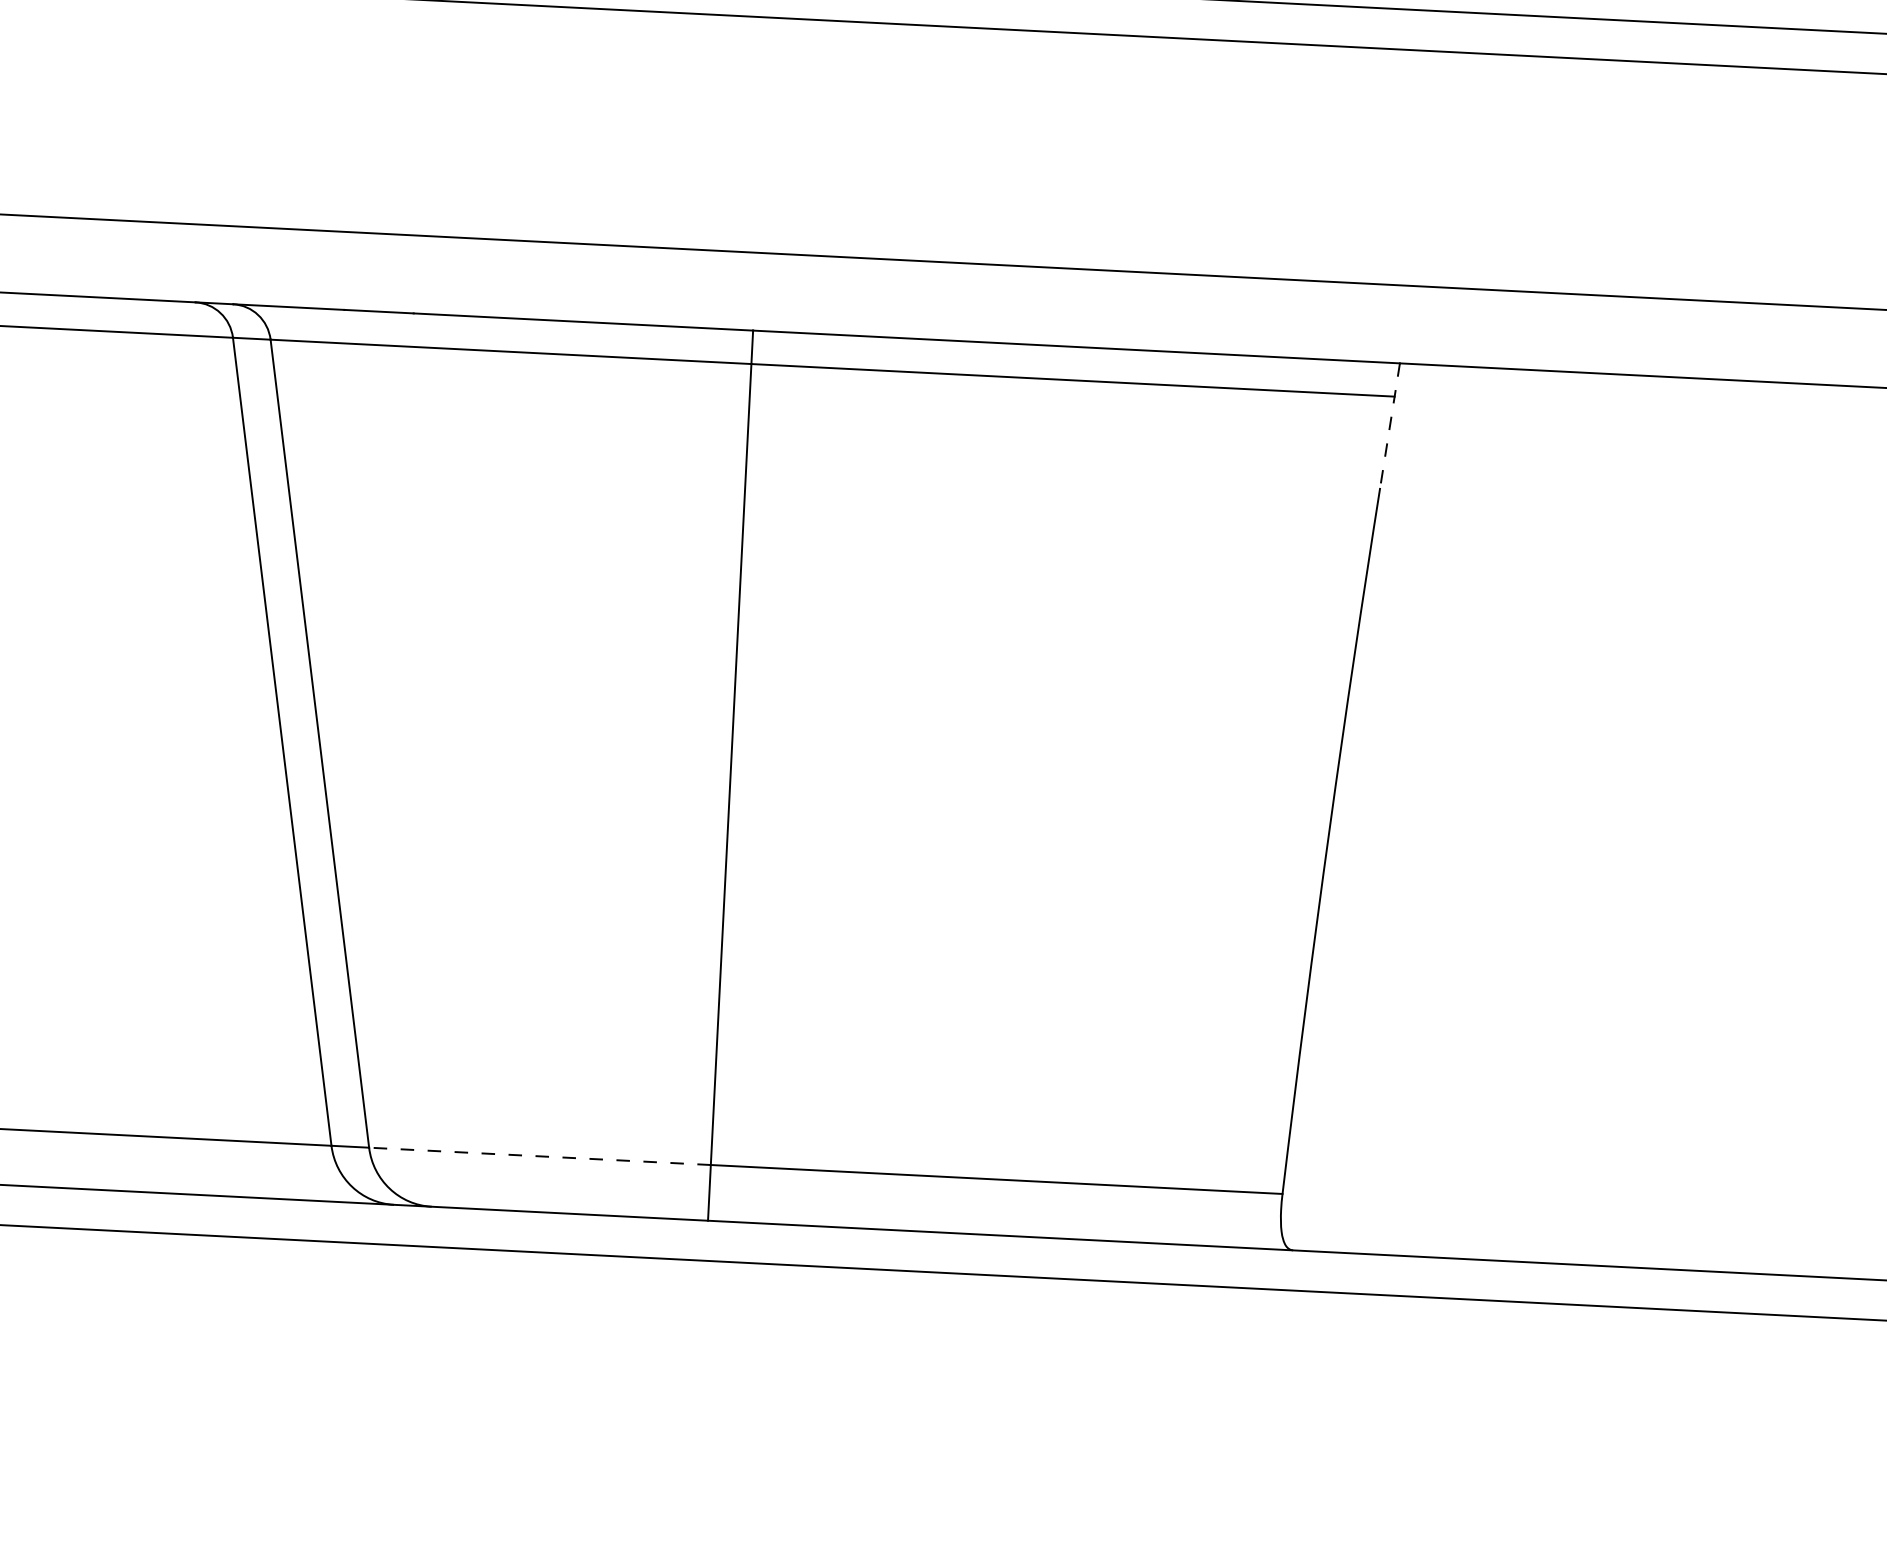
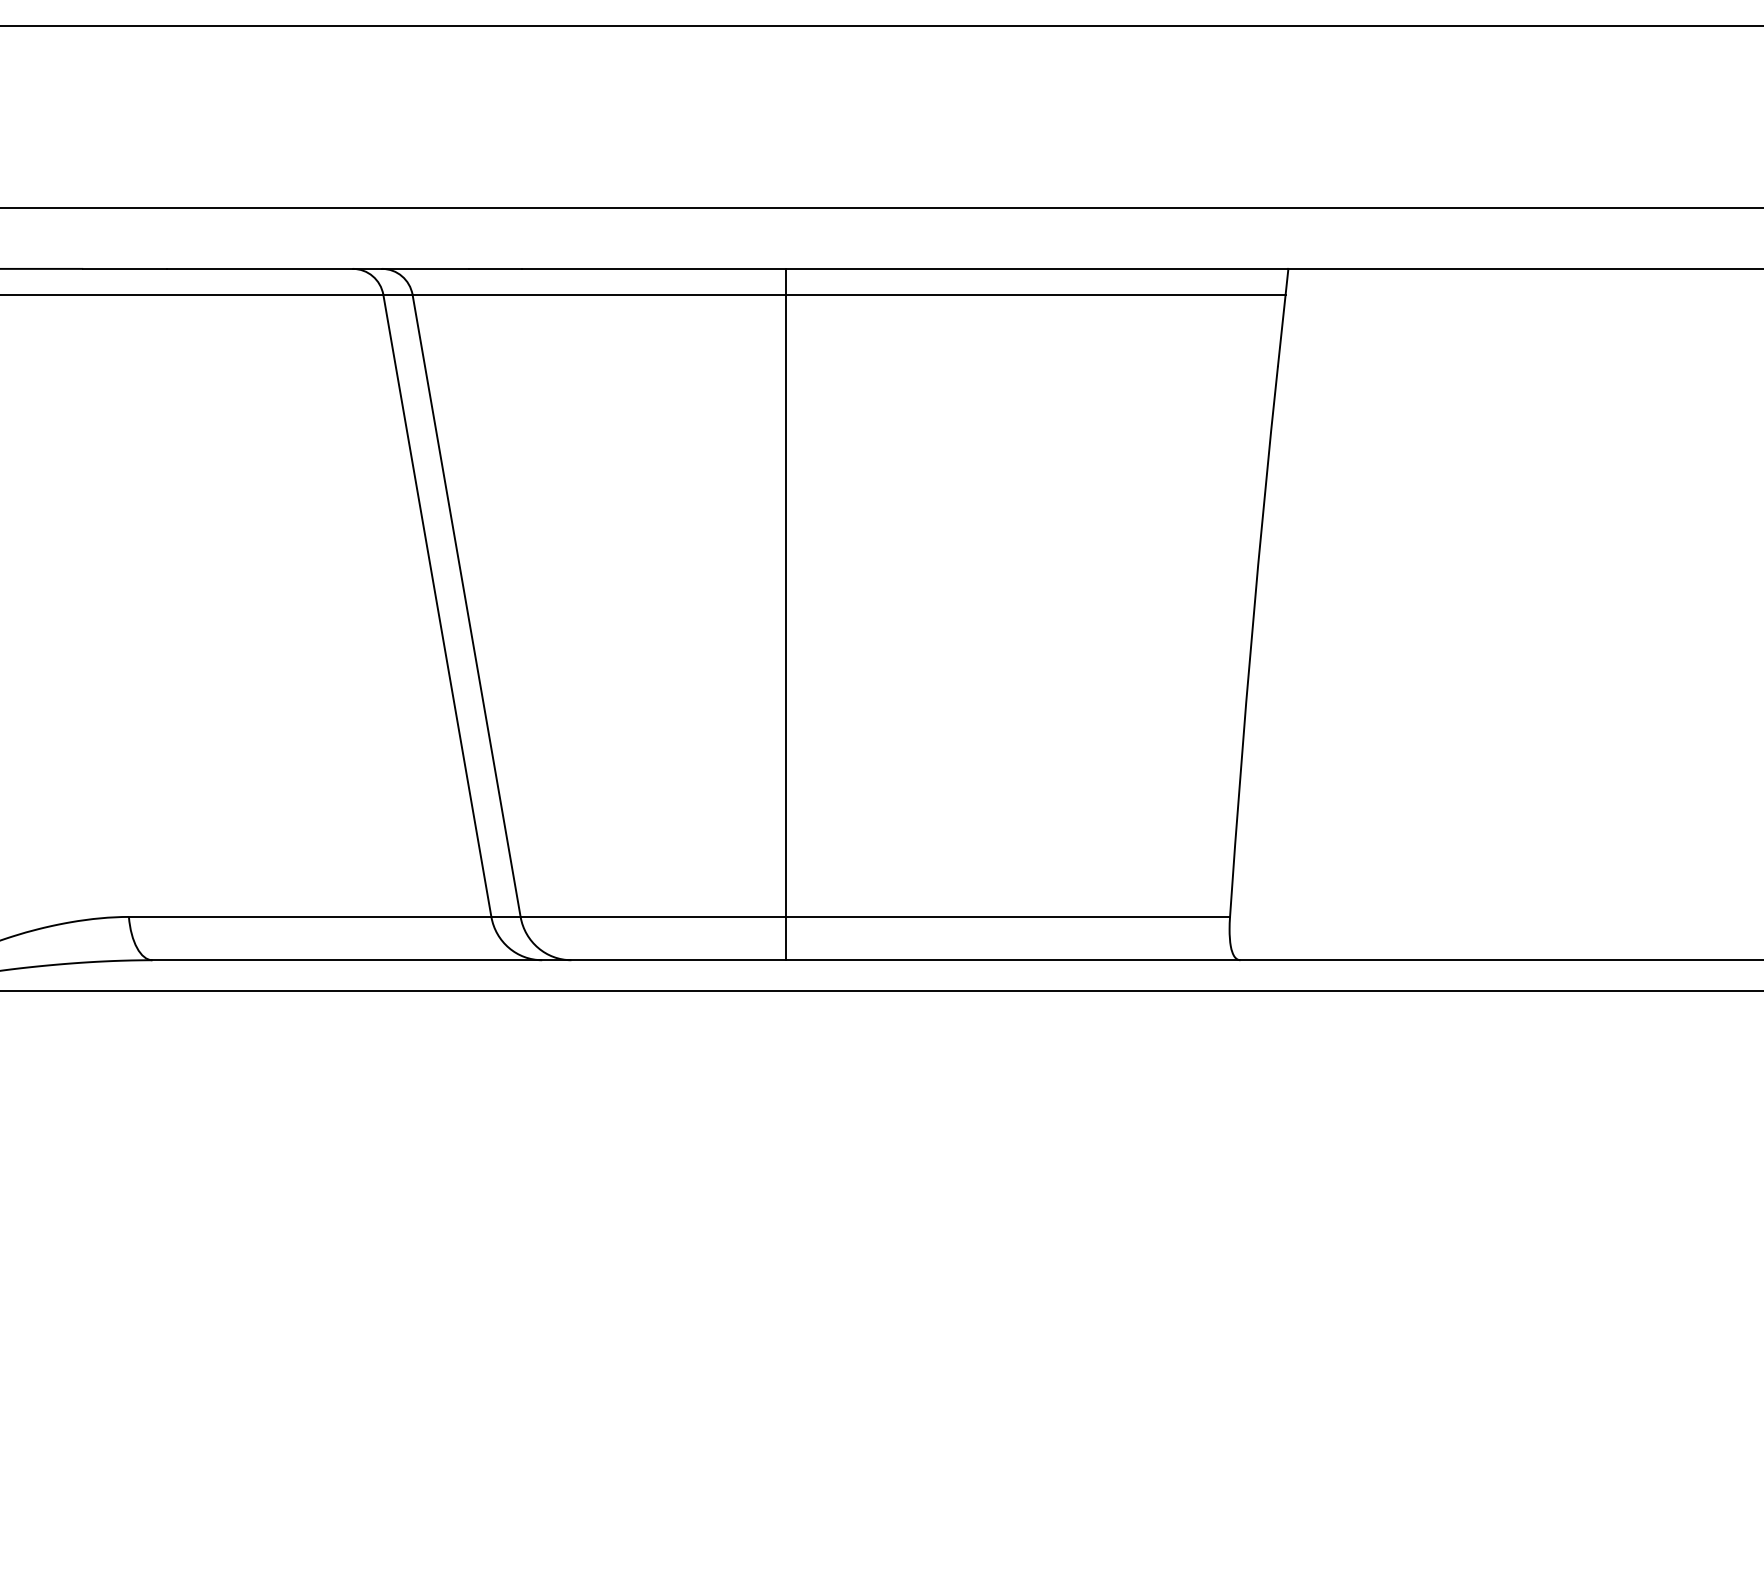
line: (1390, 425) -> (1283, 317), dashed -> solid
line: (540, 1155) -> (653, 916), dashed -> solid

